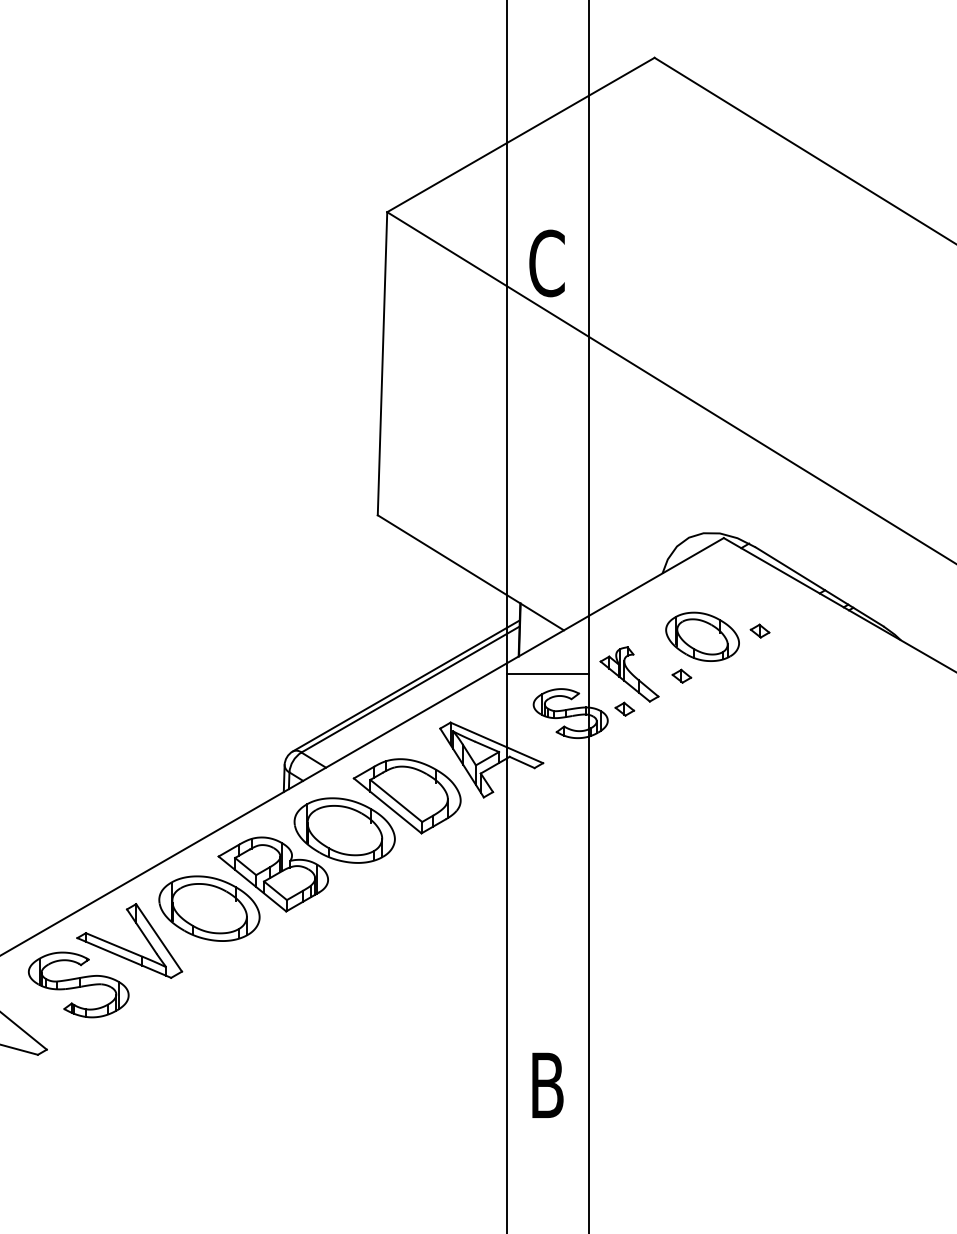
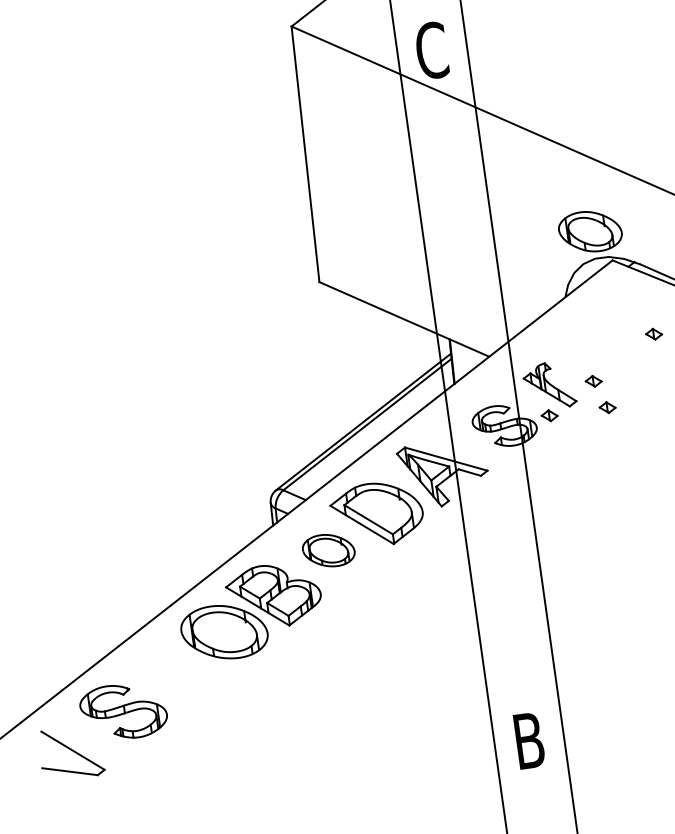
part: (702, 636) -> (590, 231), moved
line: (547, 674) -> (480, 395), removed
part: (693, 708) -> (607, 407), added
part: (344, 830) -> (328, 550), size x0.6
part: (125, 948) -> (158, 675), removed

